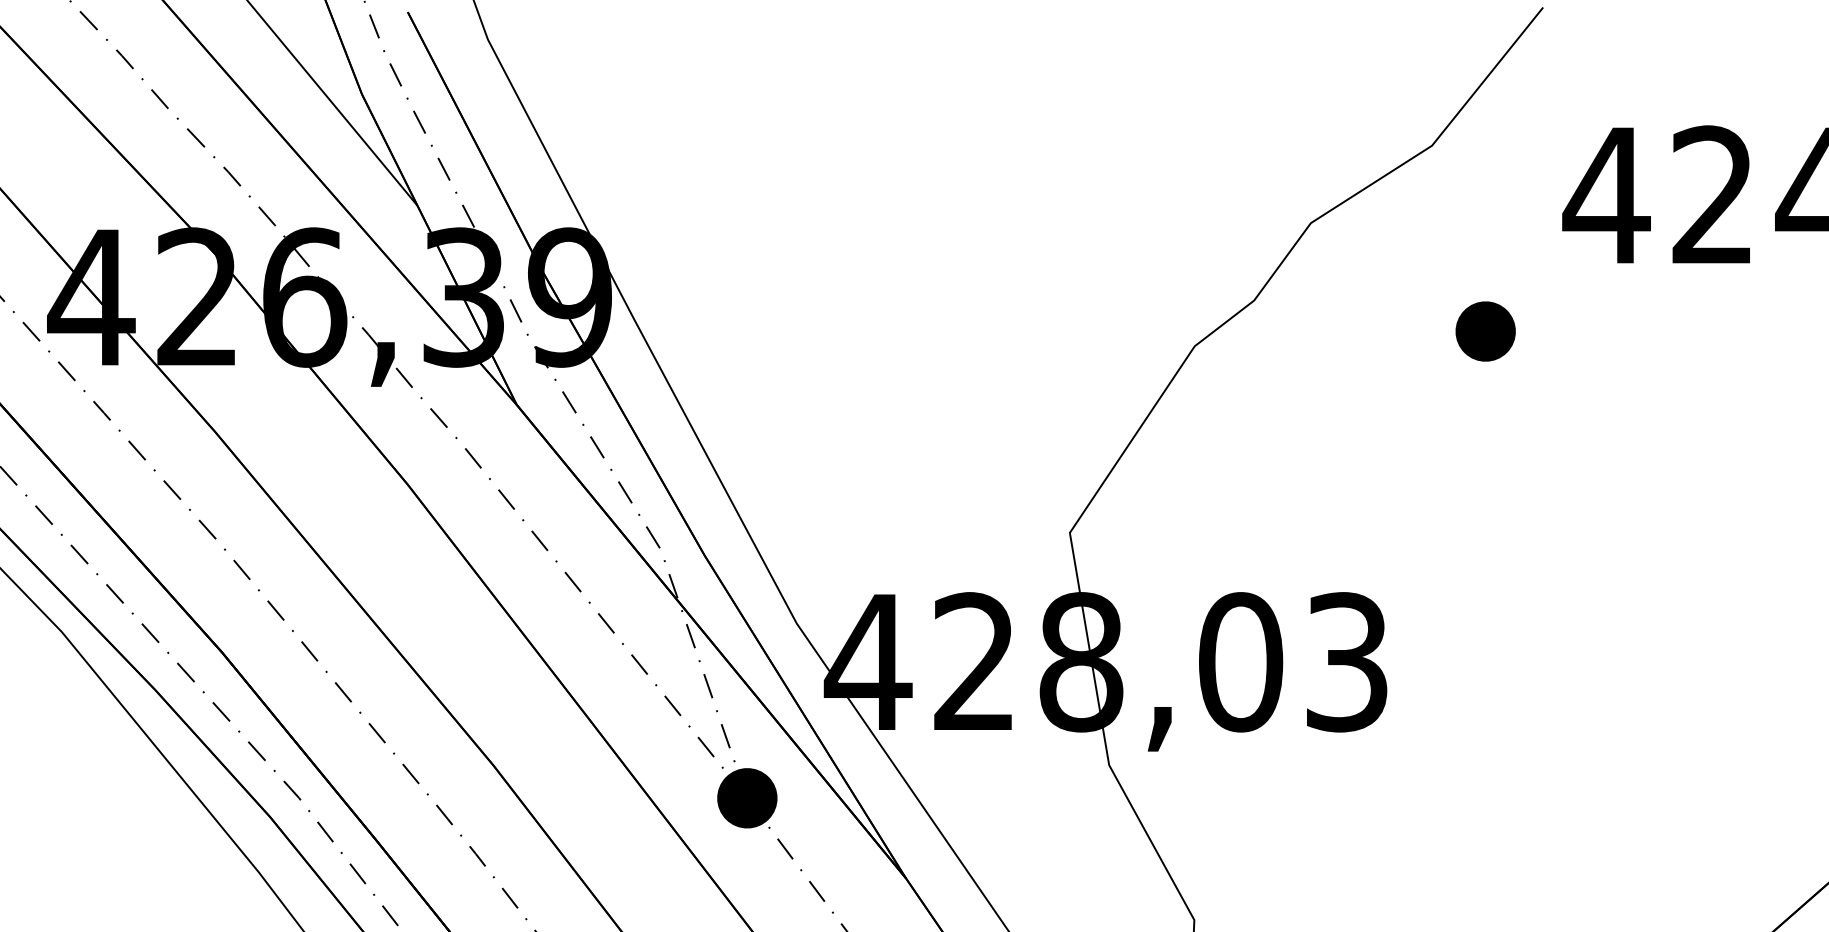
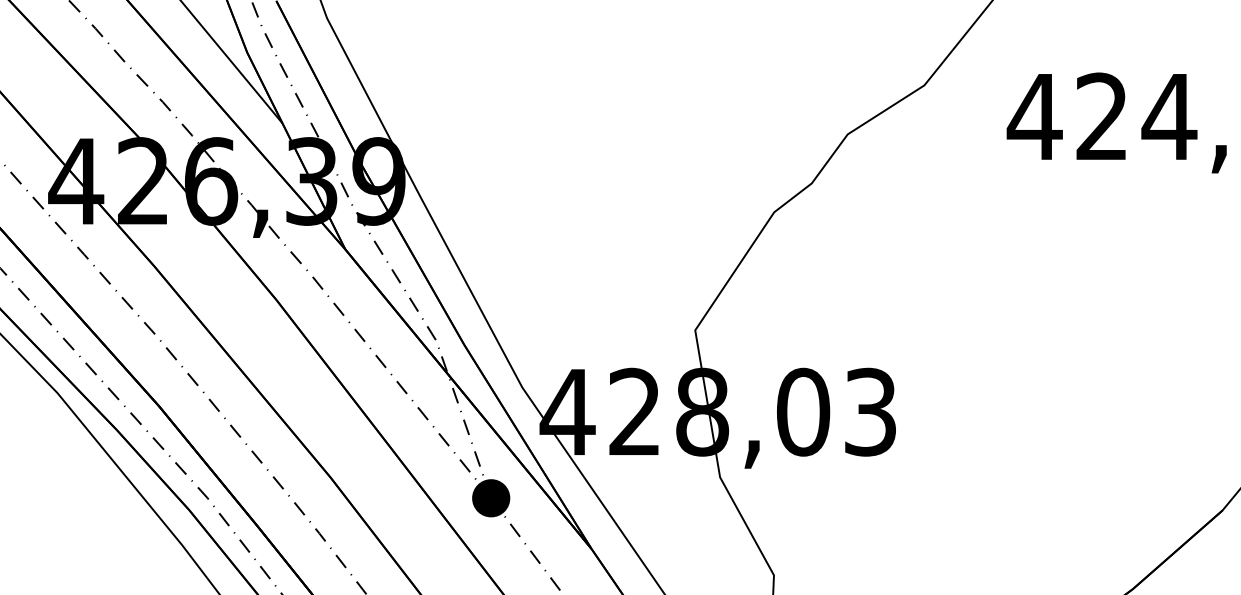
part: (1485, 330) -> (958, 202), removed

